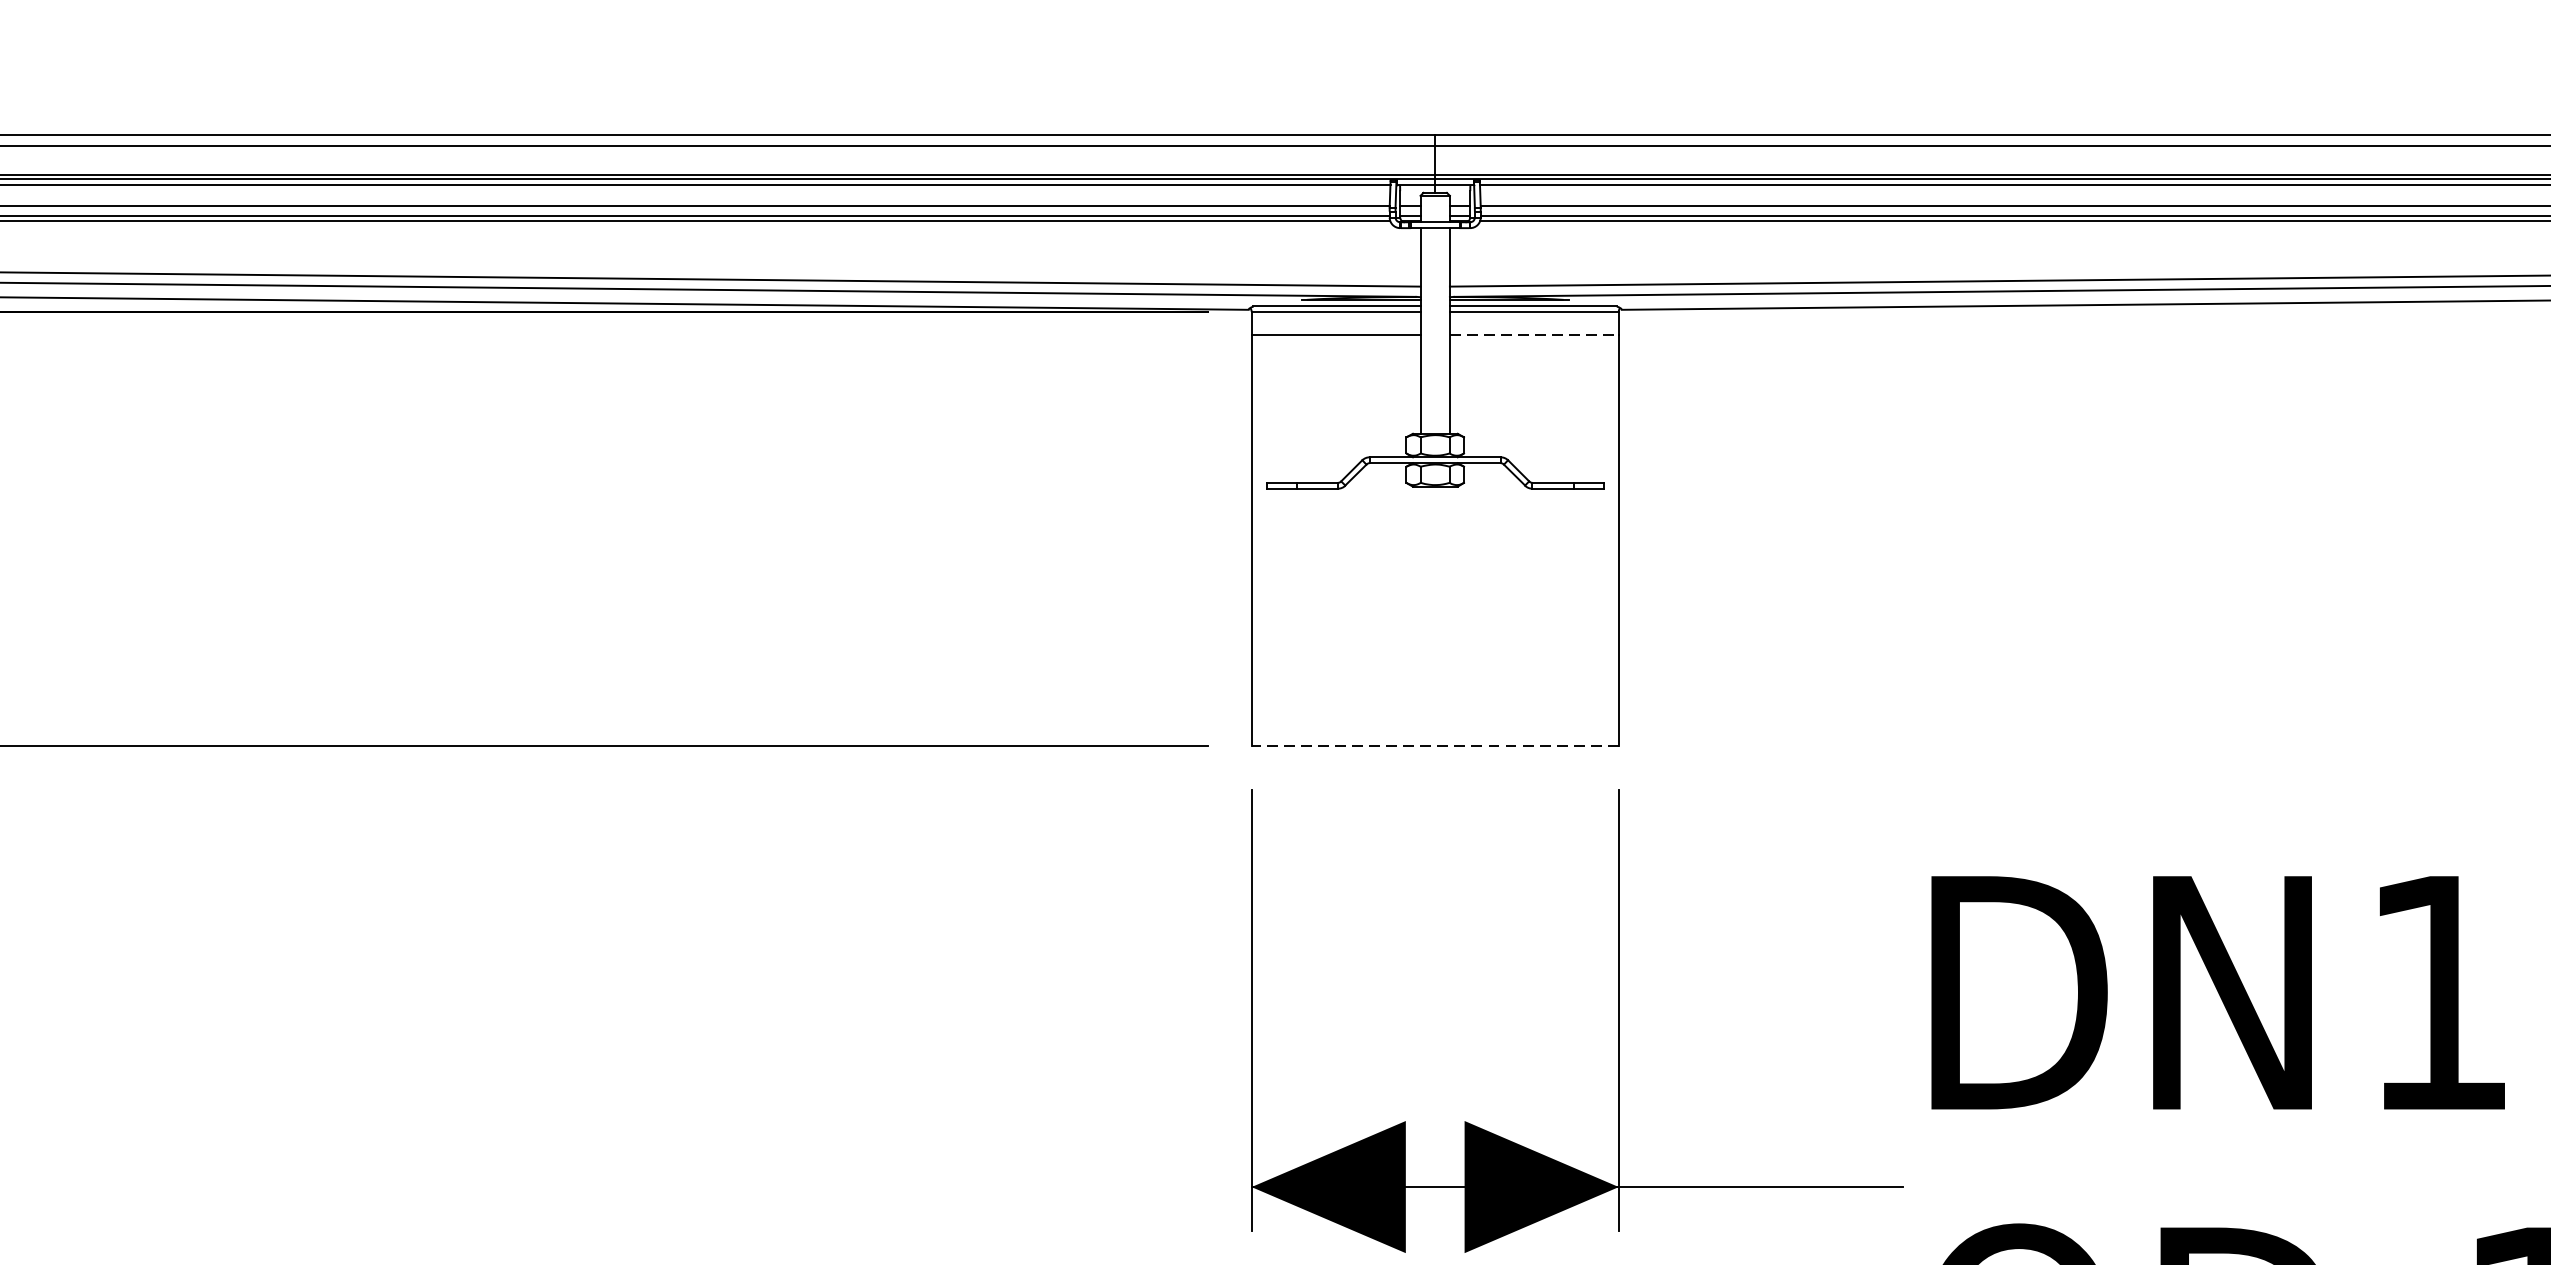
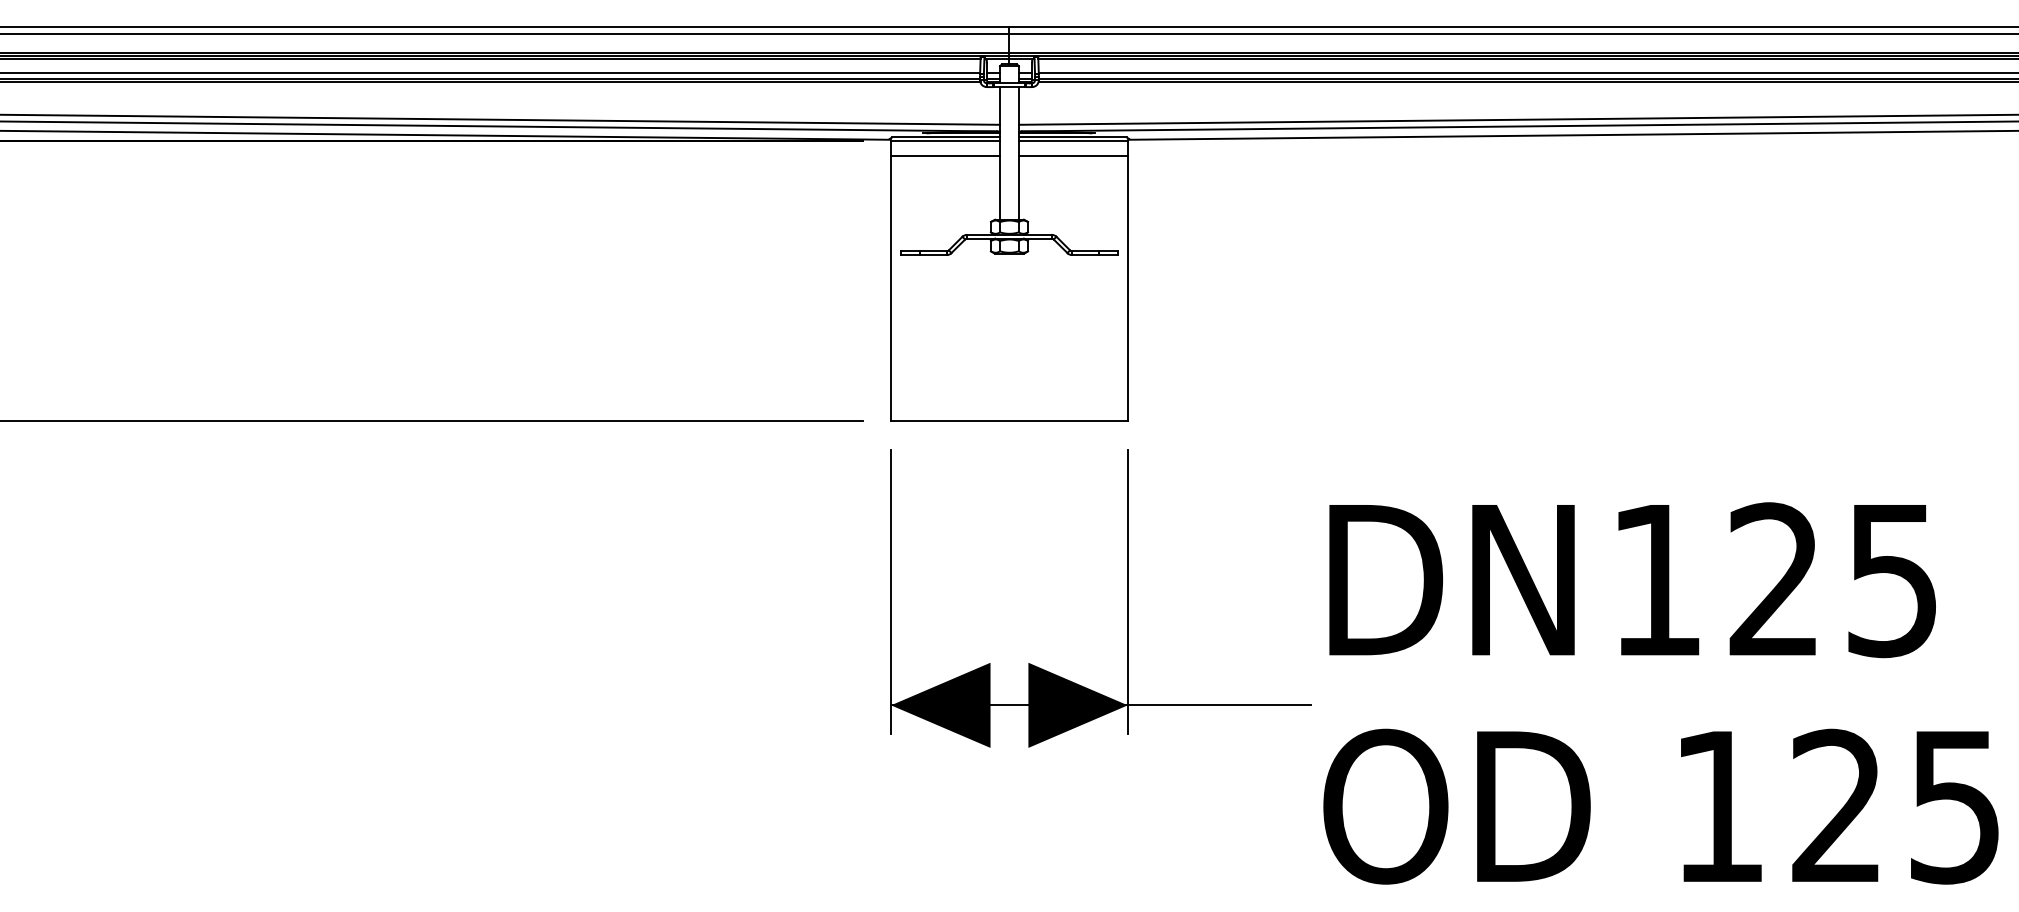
line: (1534, 335) -> (1073, 156), dashed -> solid
line: (1433, 746) -> (1008, 421), dashed -> solid

